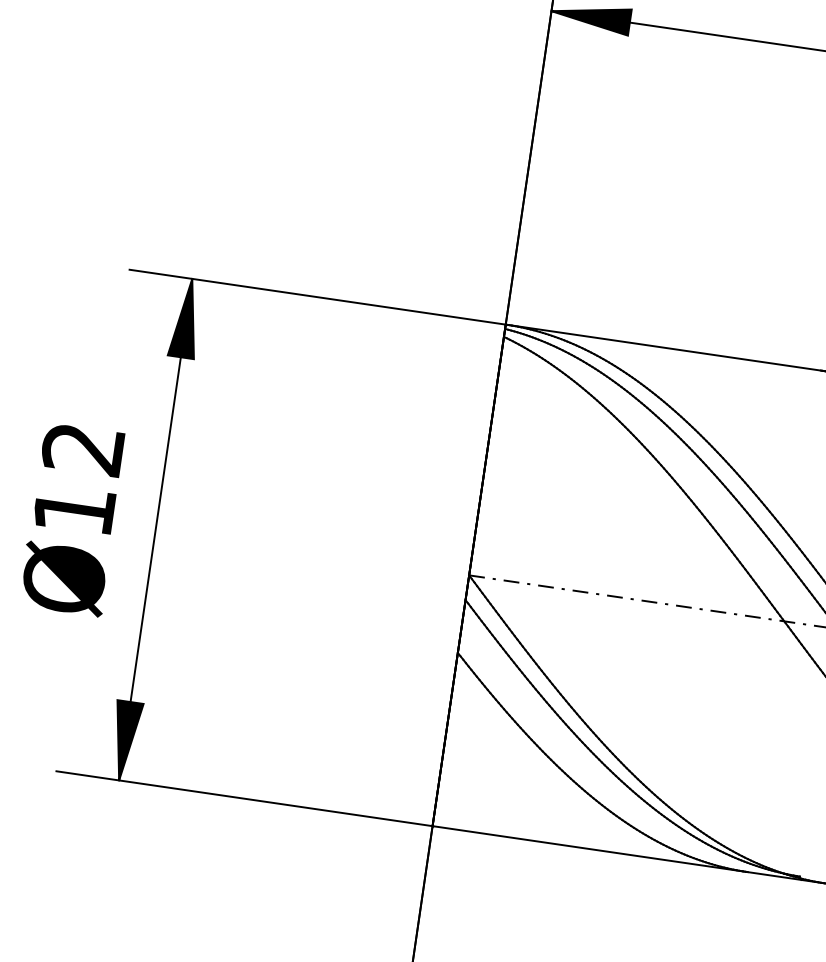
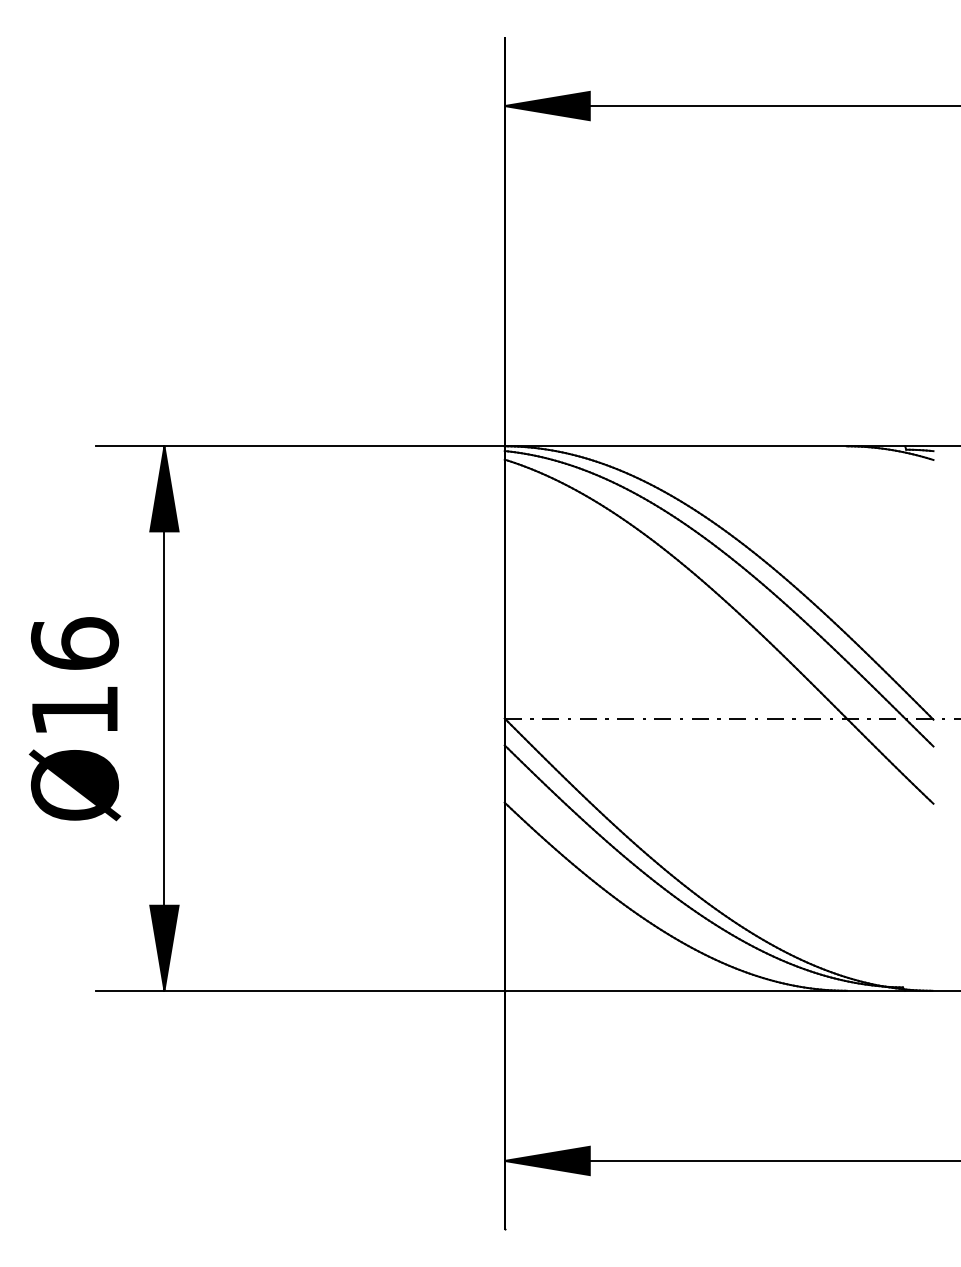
text: (82, 448) -> (74, 643), Ø12 -> Ø16

